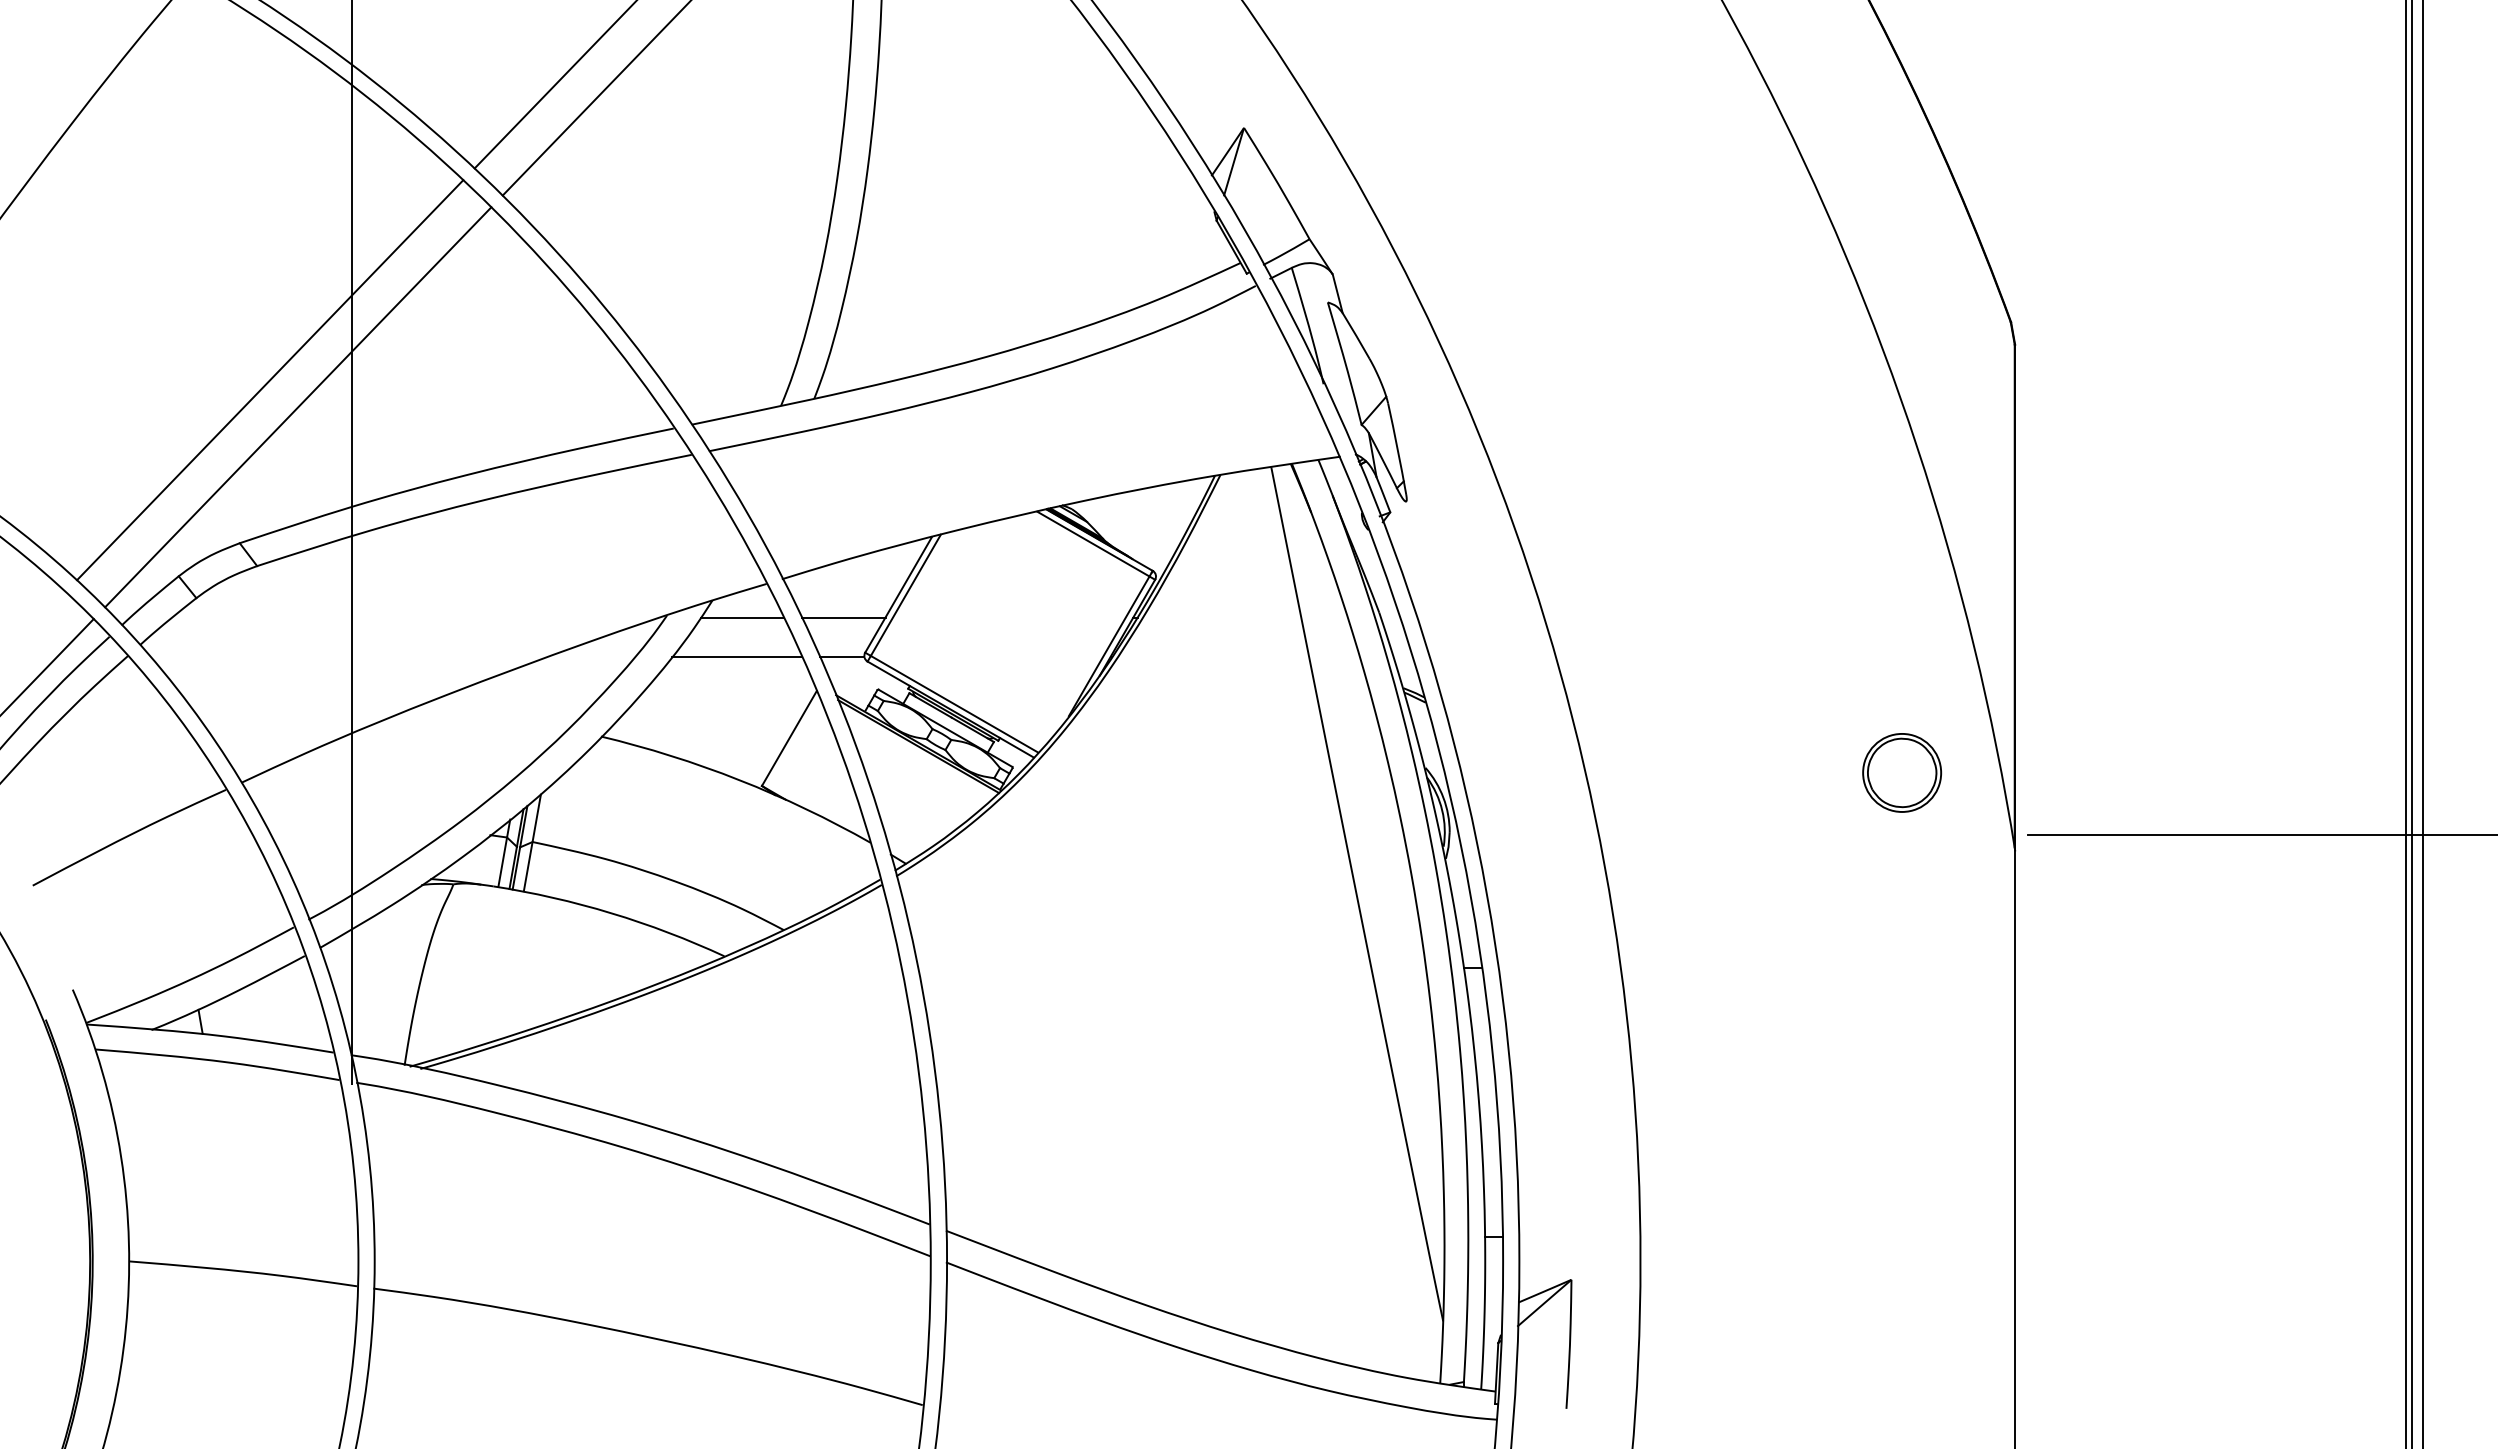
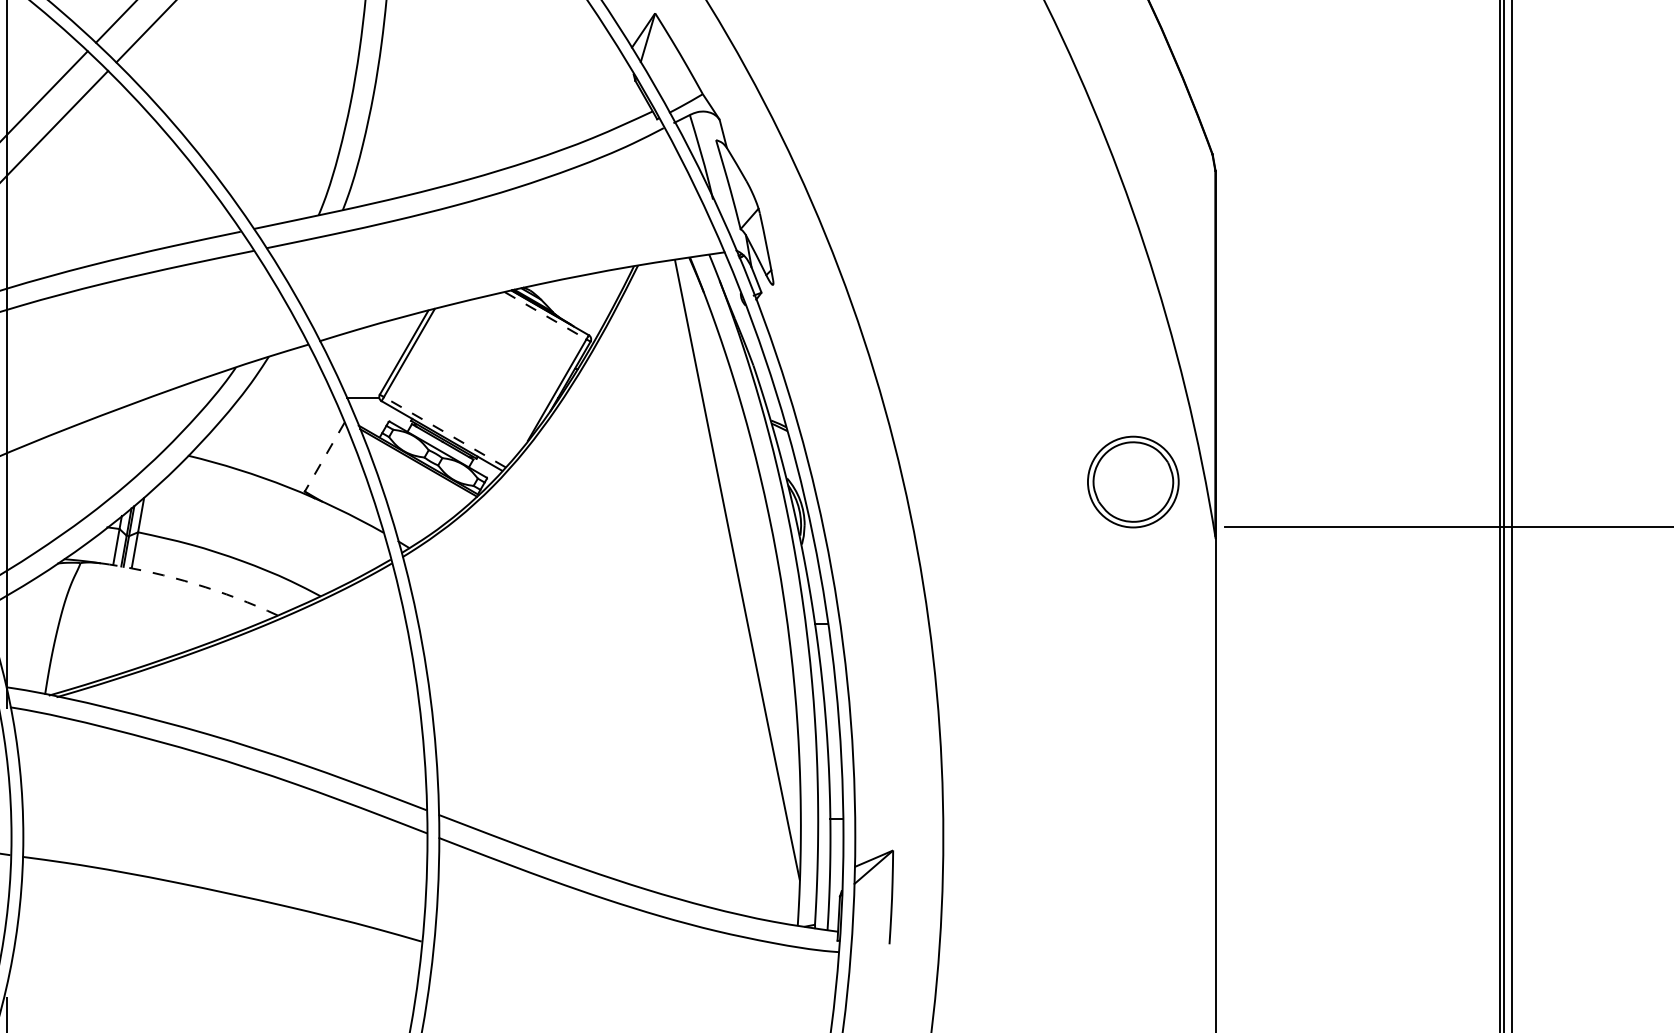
line: (1093, 544) -> (545, 316), solid -> dashed
line: (742, 617) -> (290, 369), removed
line: (843, 617) -> (364, 369), removed
line: (736, 656) -> (286, 397), removed
line: (954, 704) -> (444, 432), solid -> dashed
line: (789, 738) -> (324, 457), solid -> dashed
part: (1902, 772) -> (1133, 481), size x1.6
arc: (611, 913) -> (195, 584), solid -> dashed

